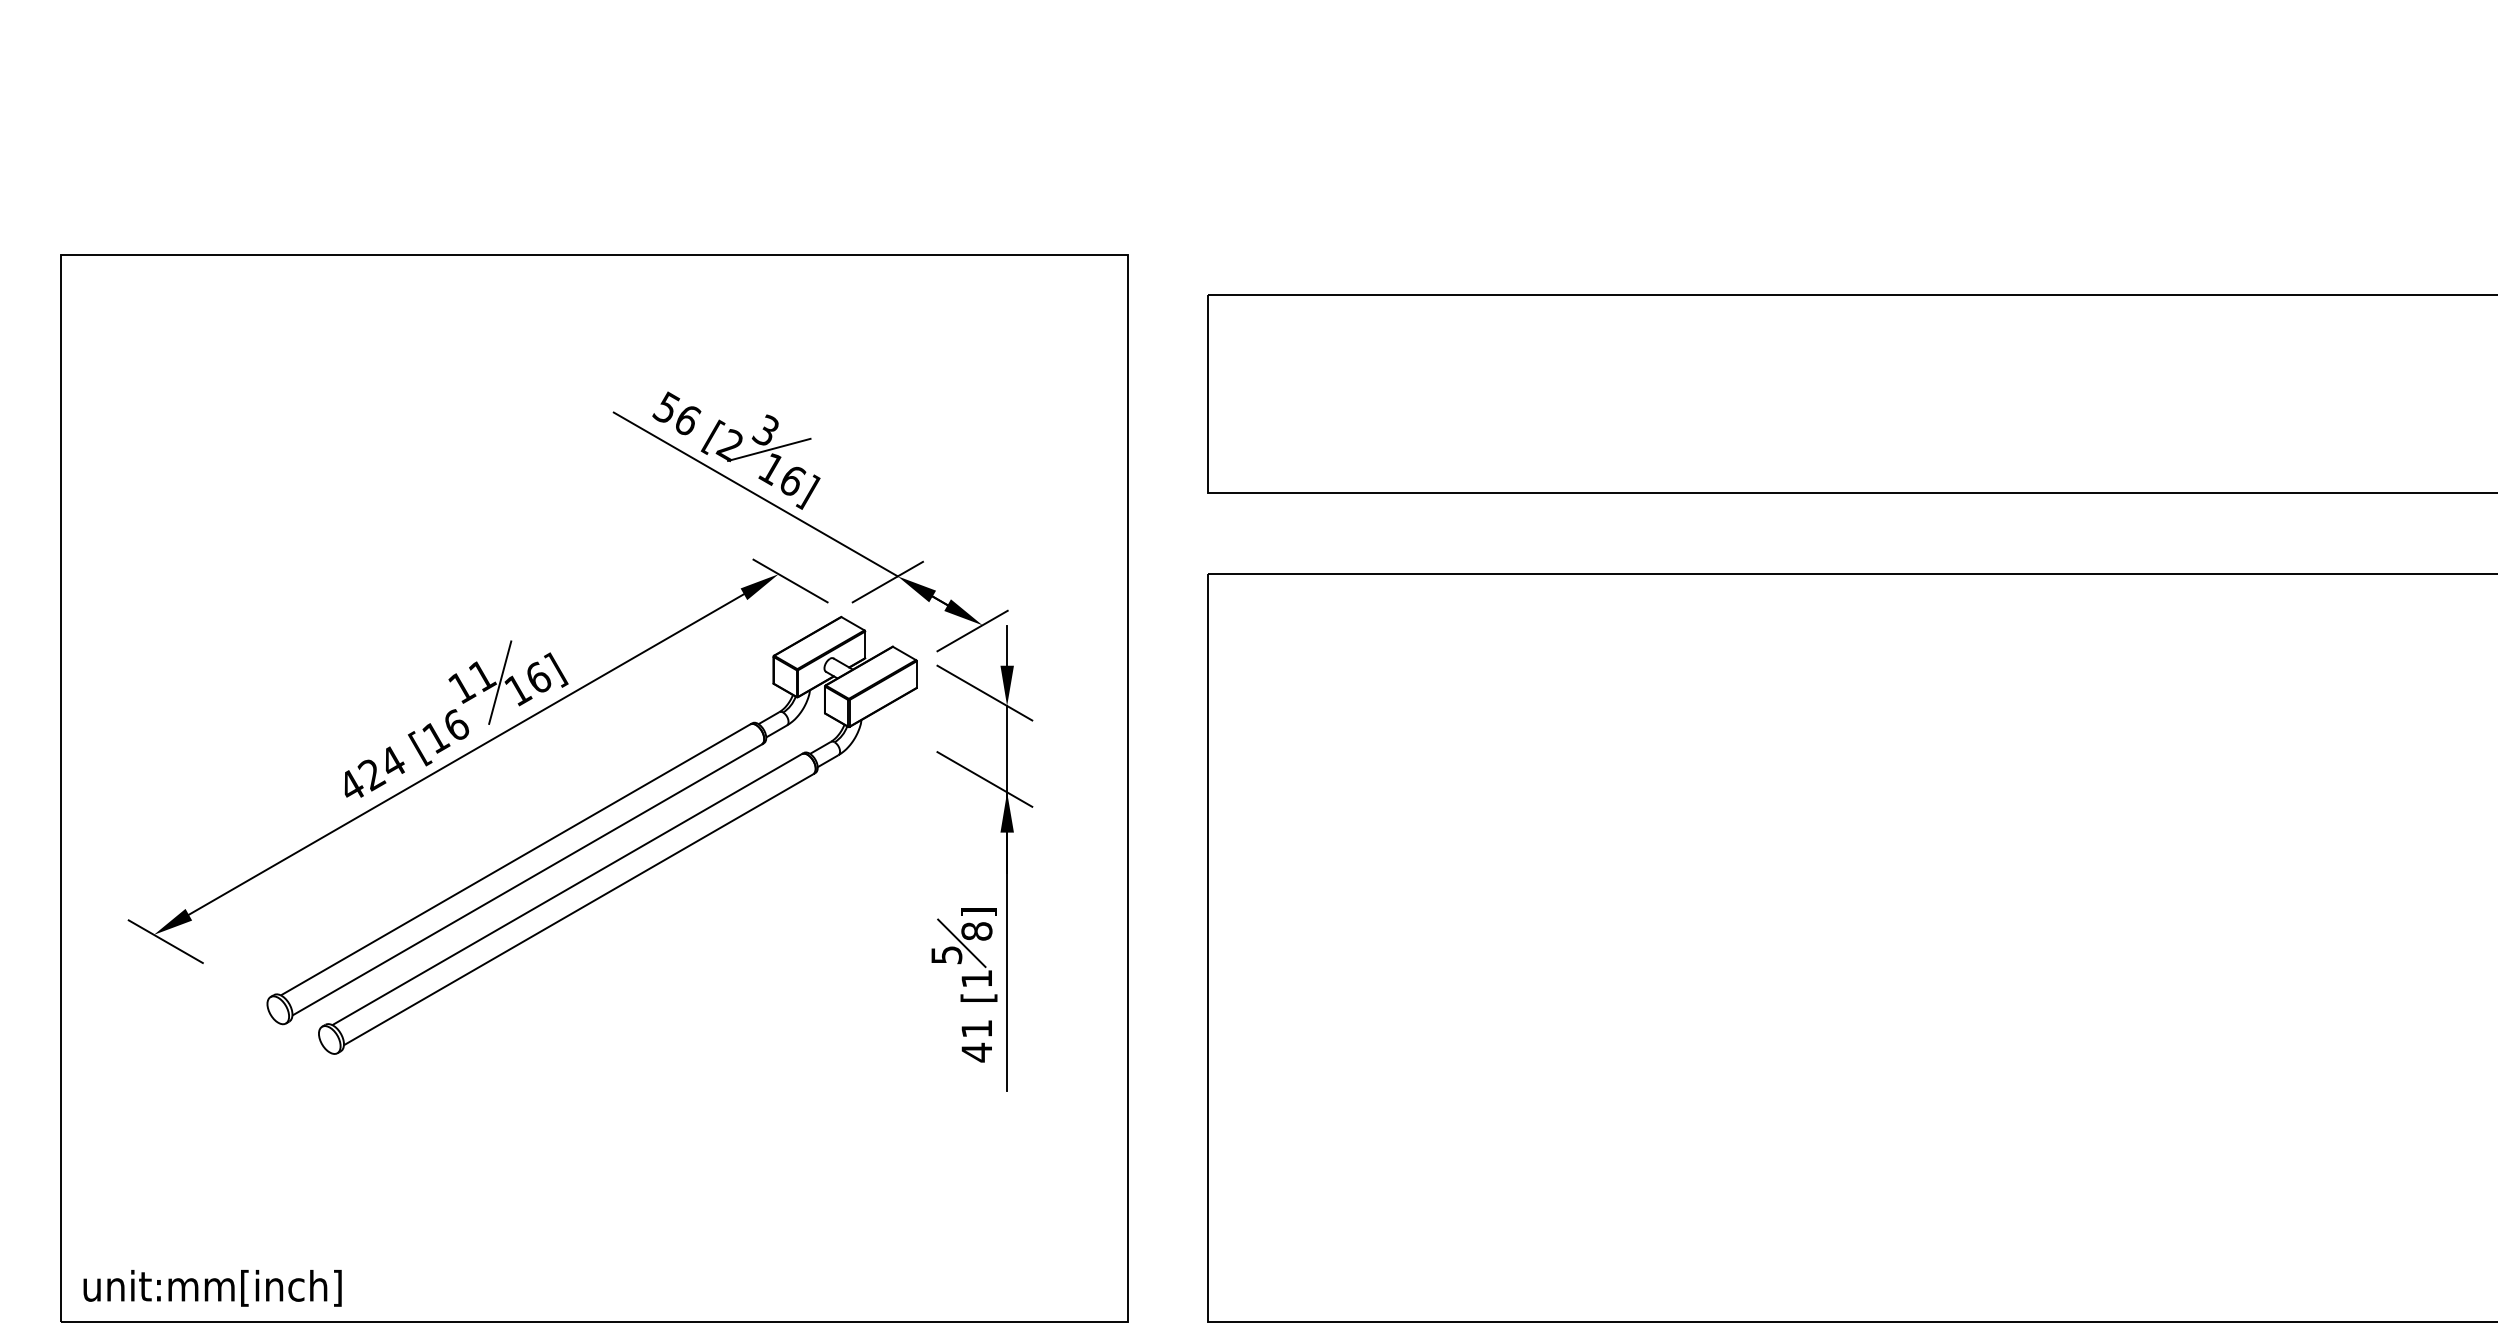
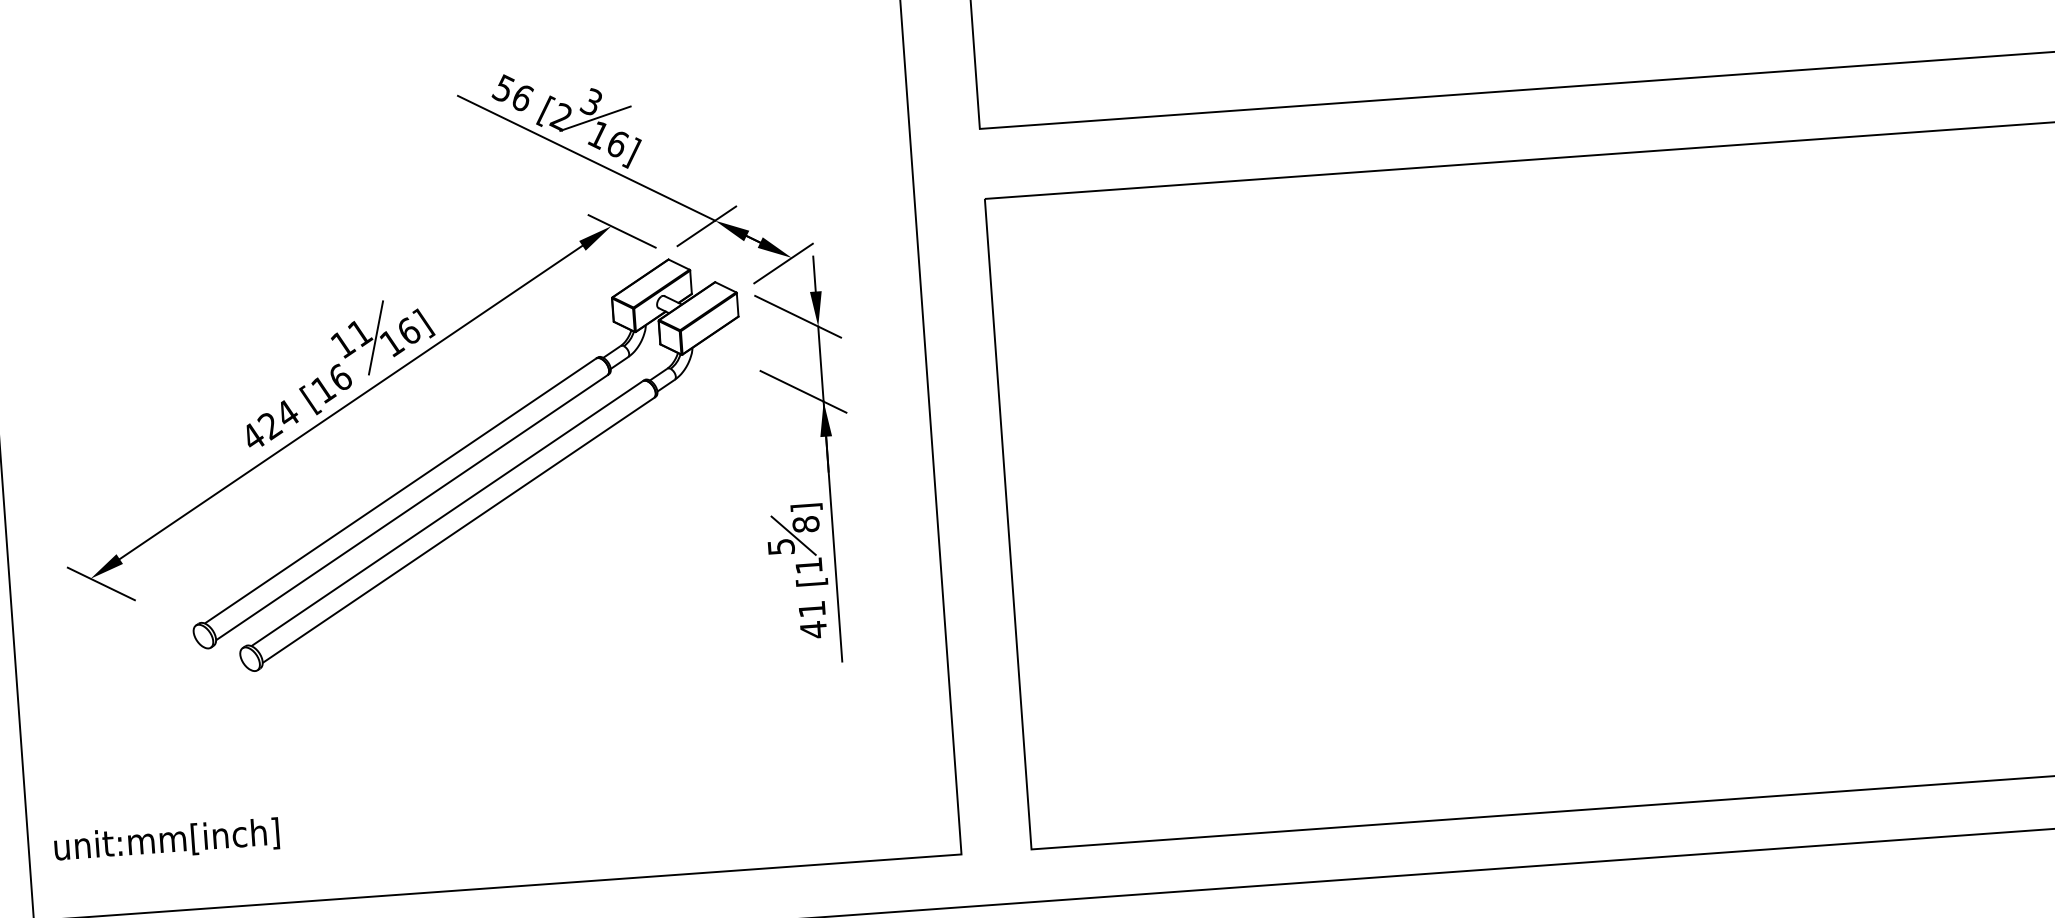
text: (212, 1288) -> (166, 841), moved

